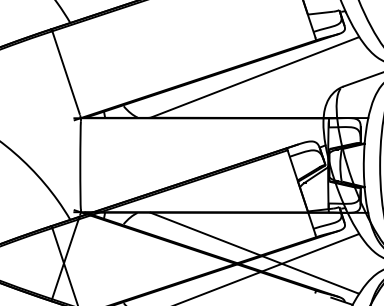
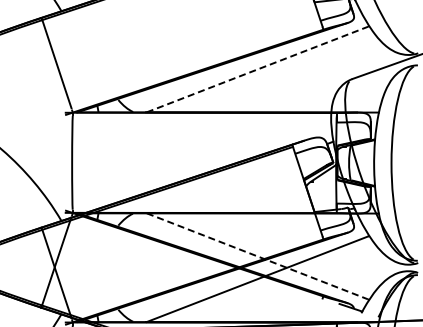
line: (254, 77) -> (257, 69), solid -> dashed
line: (254, 253) -> (257, 256), solid -> dashed

